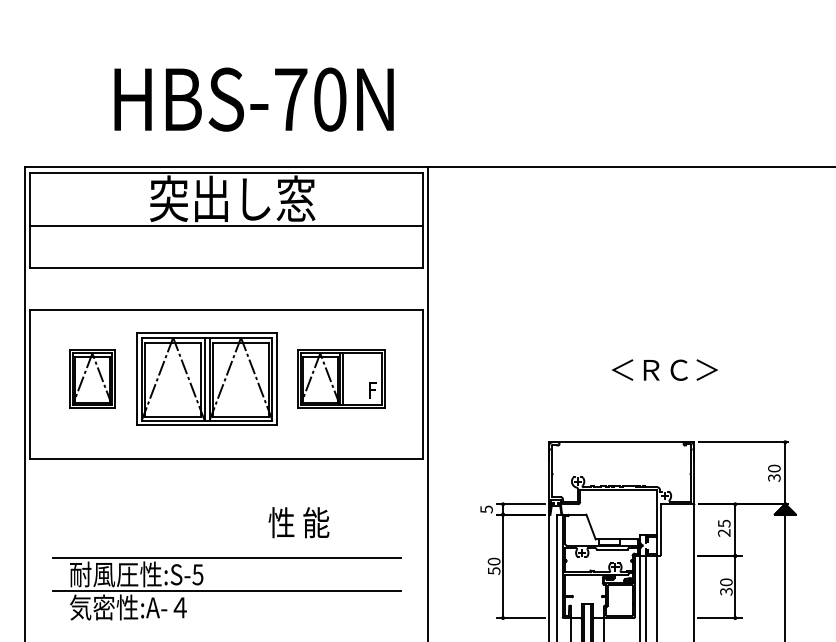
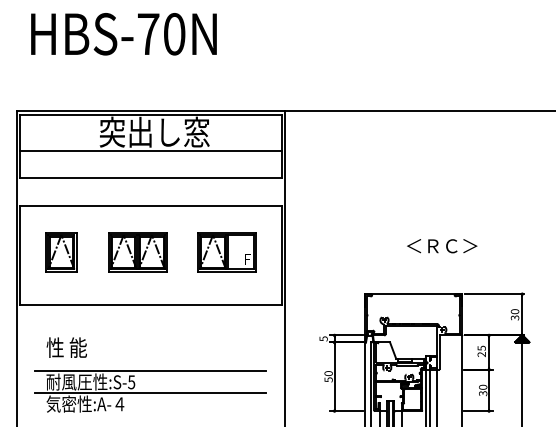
text: (253, 100) -> (123, 34), moved
part: (206, 379) -> (137, 252), size x0.62
text: (298, 522) -> (66, 347), moved

